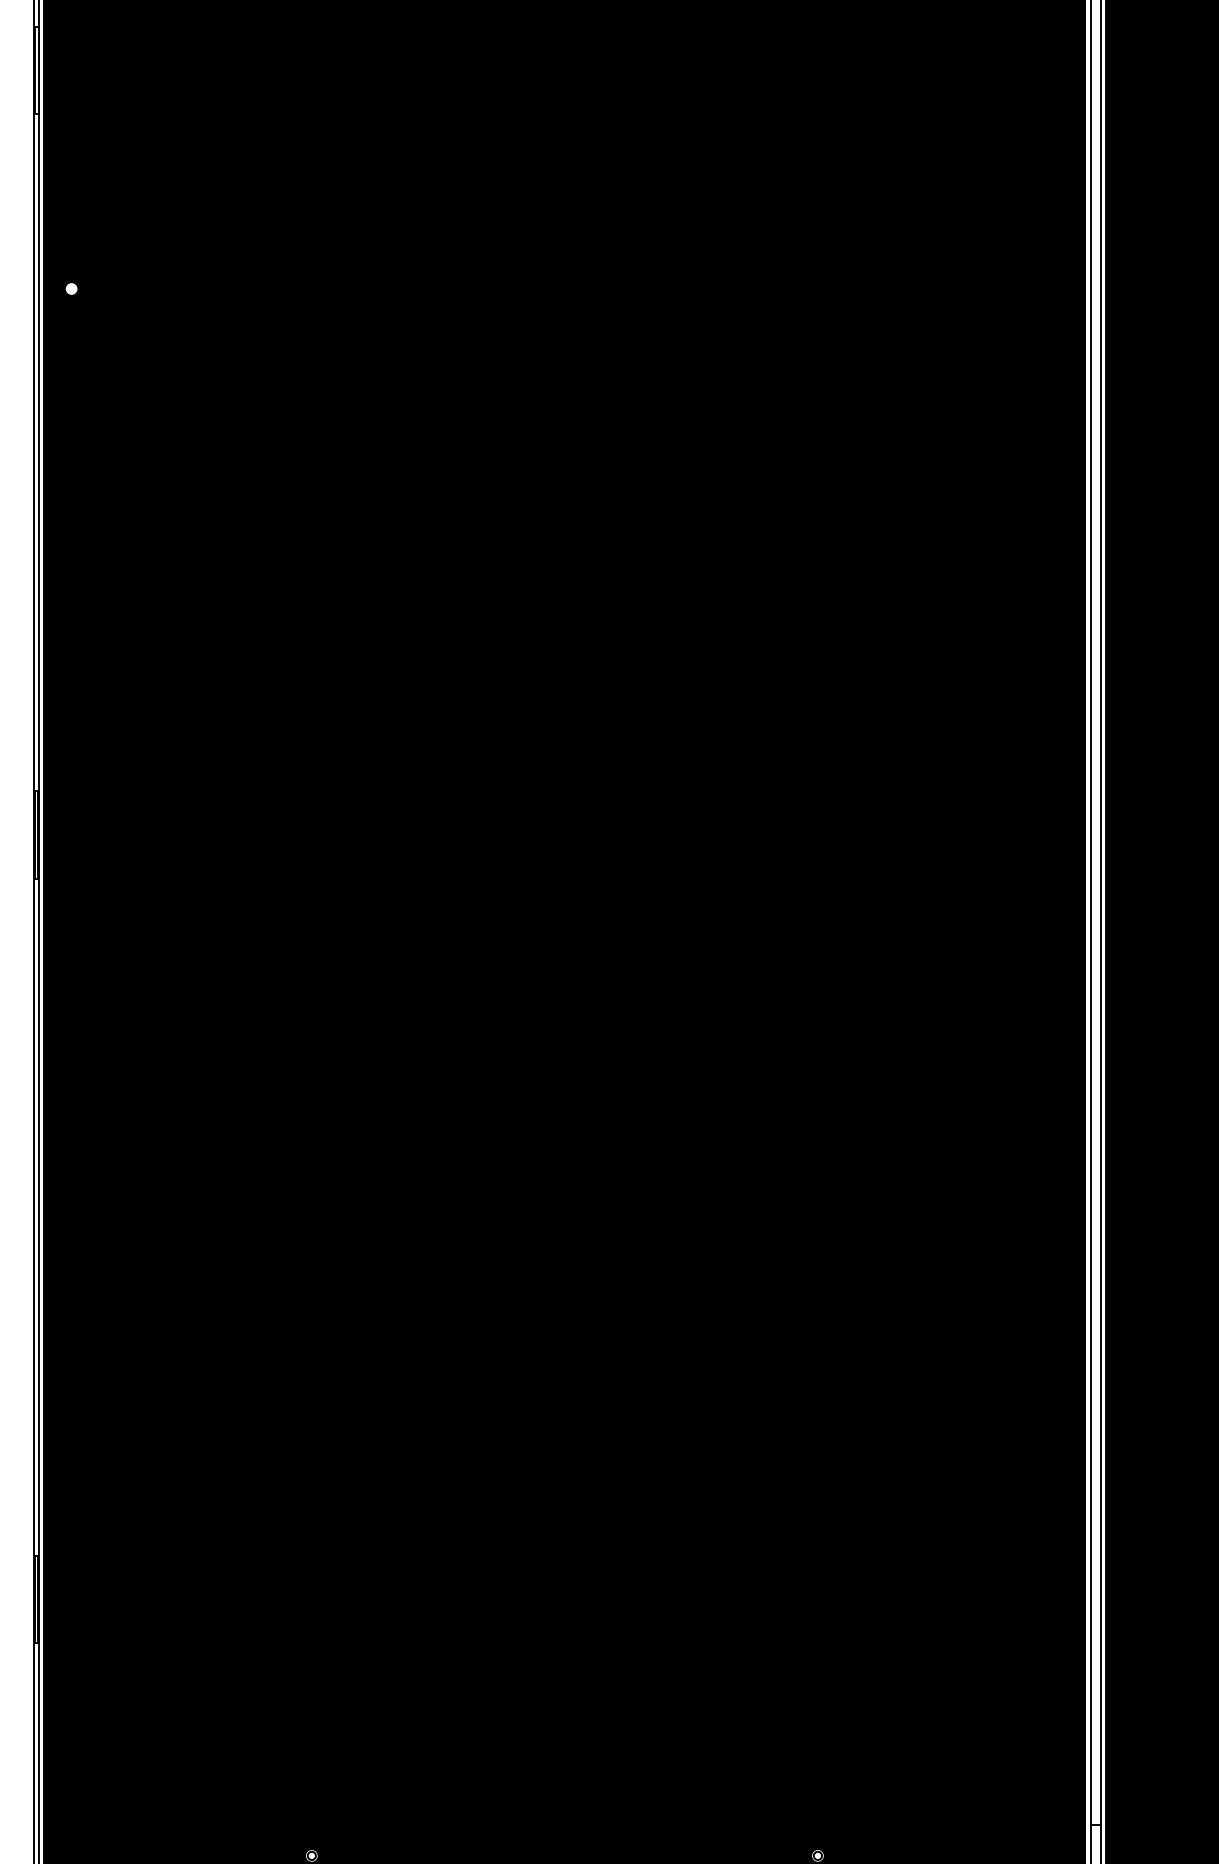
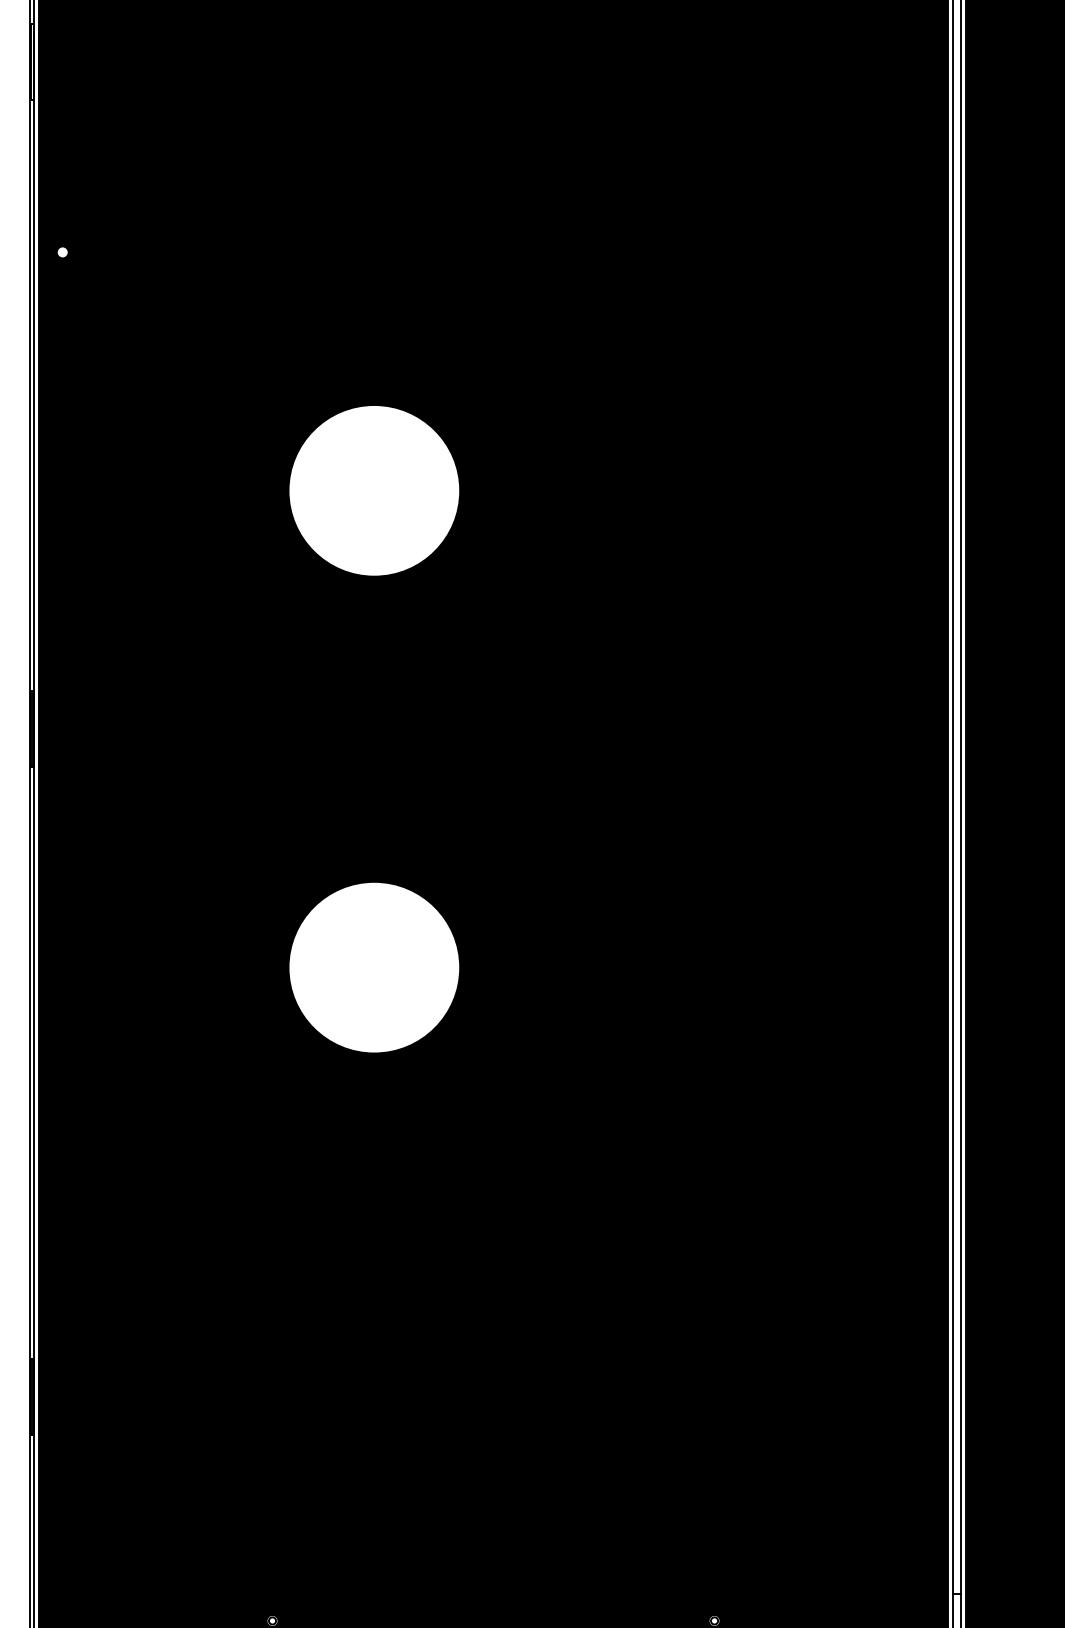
fill: (428, 561) -> (374, 490), removed
fill: (428, 1107) -> (374, 967), removed

